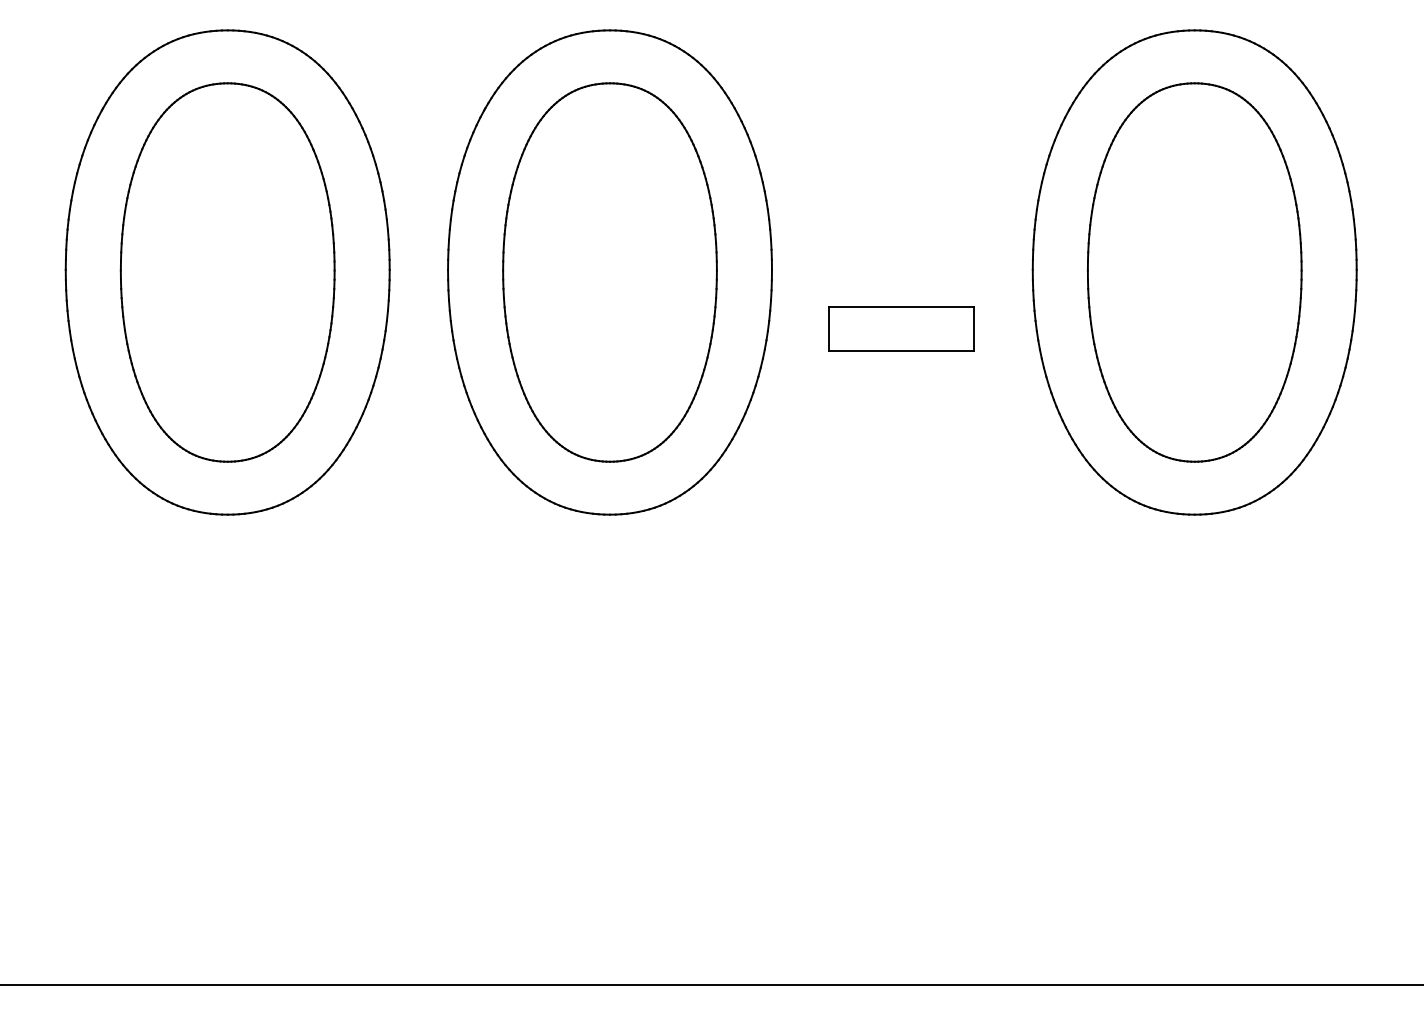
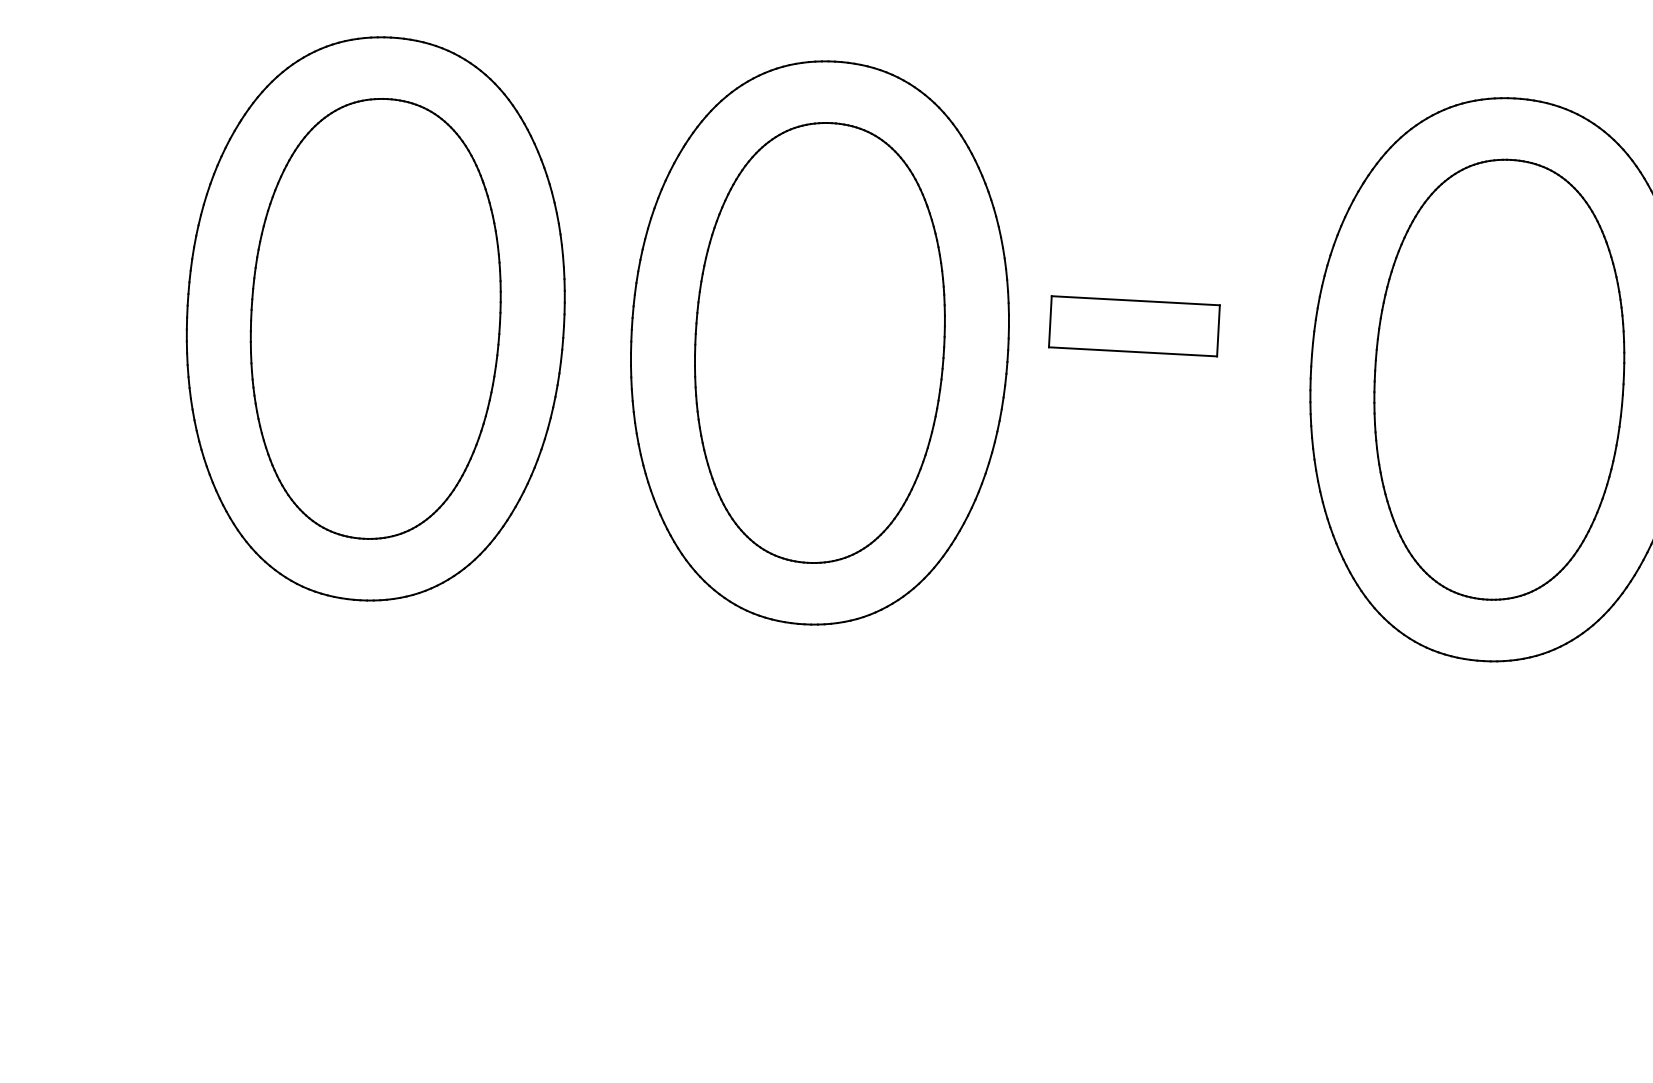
part: (901, 328) -> (1134, 326), moved

